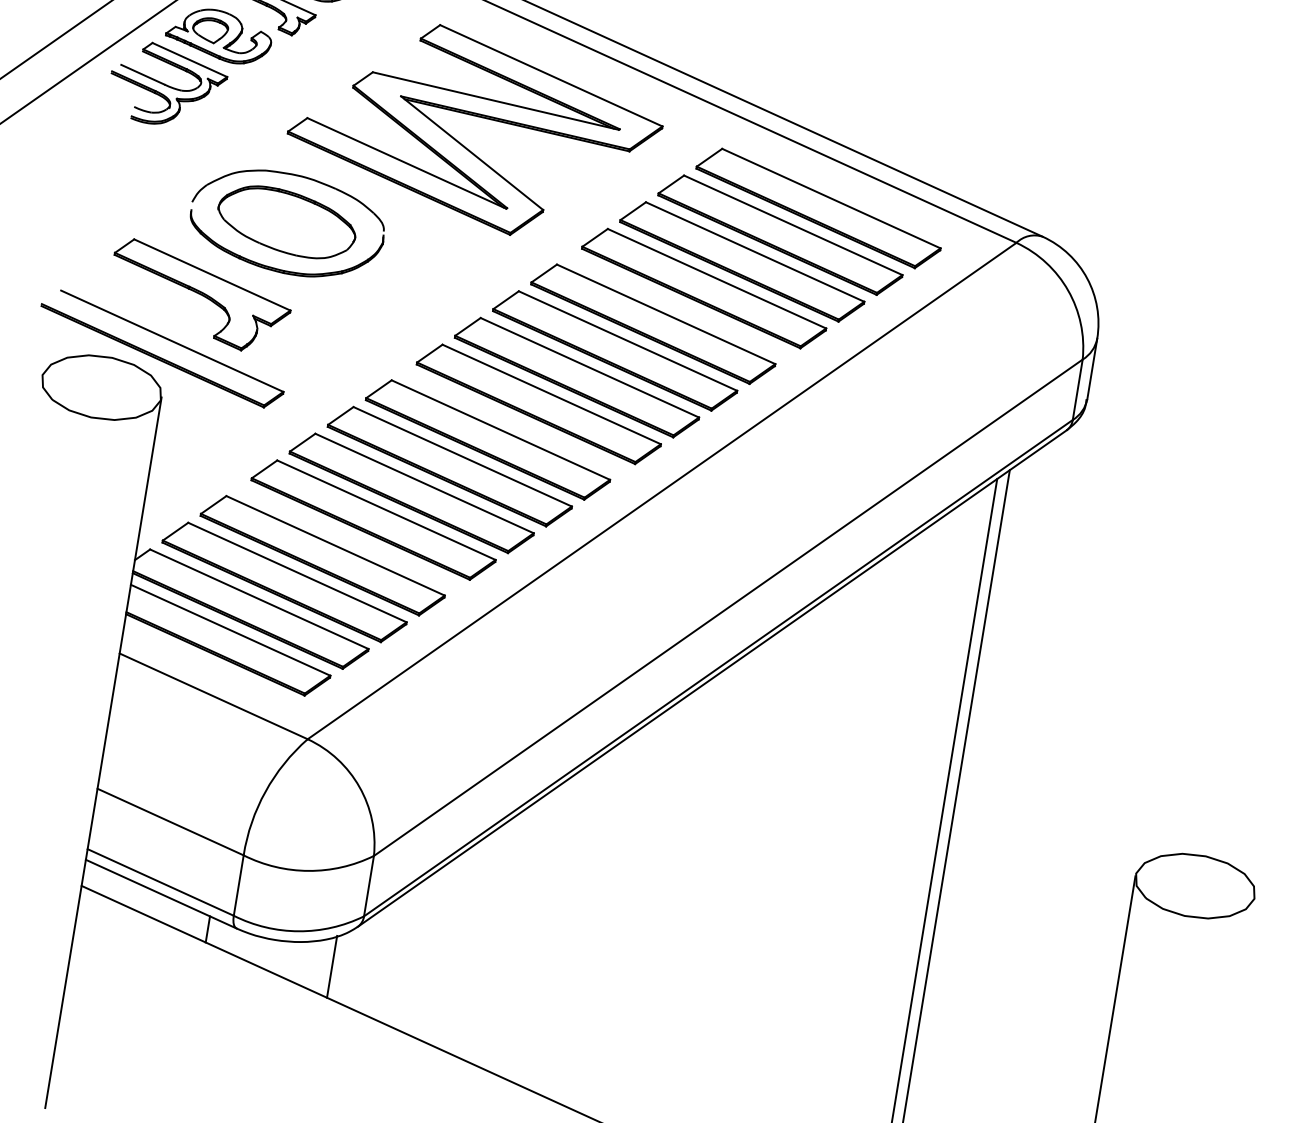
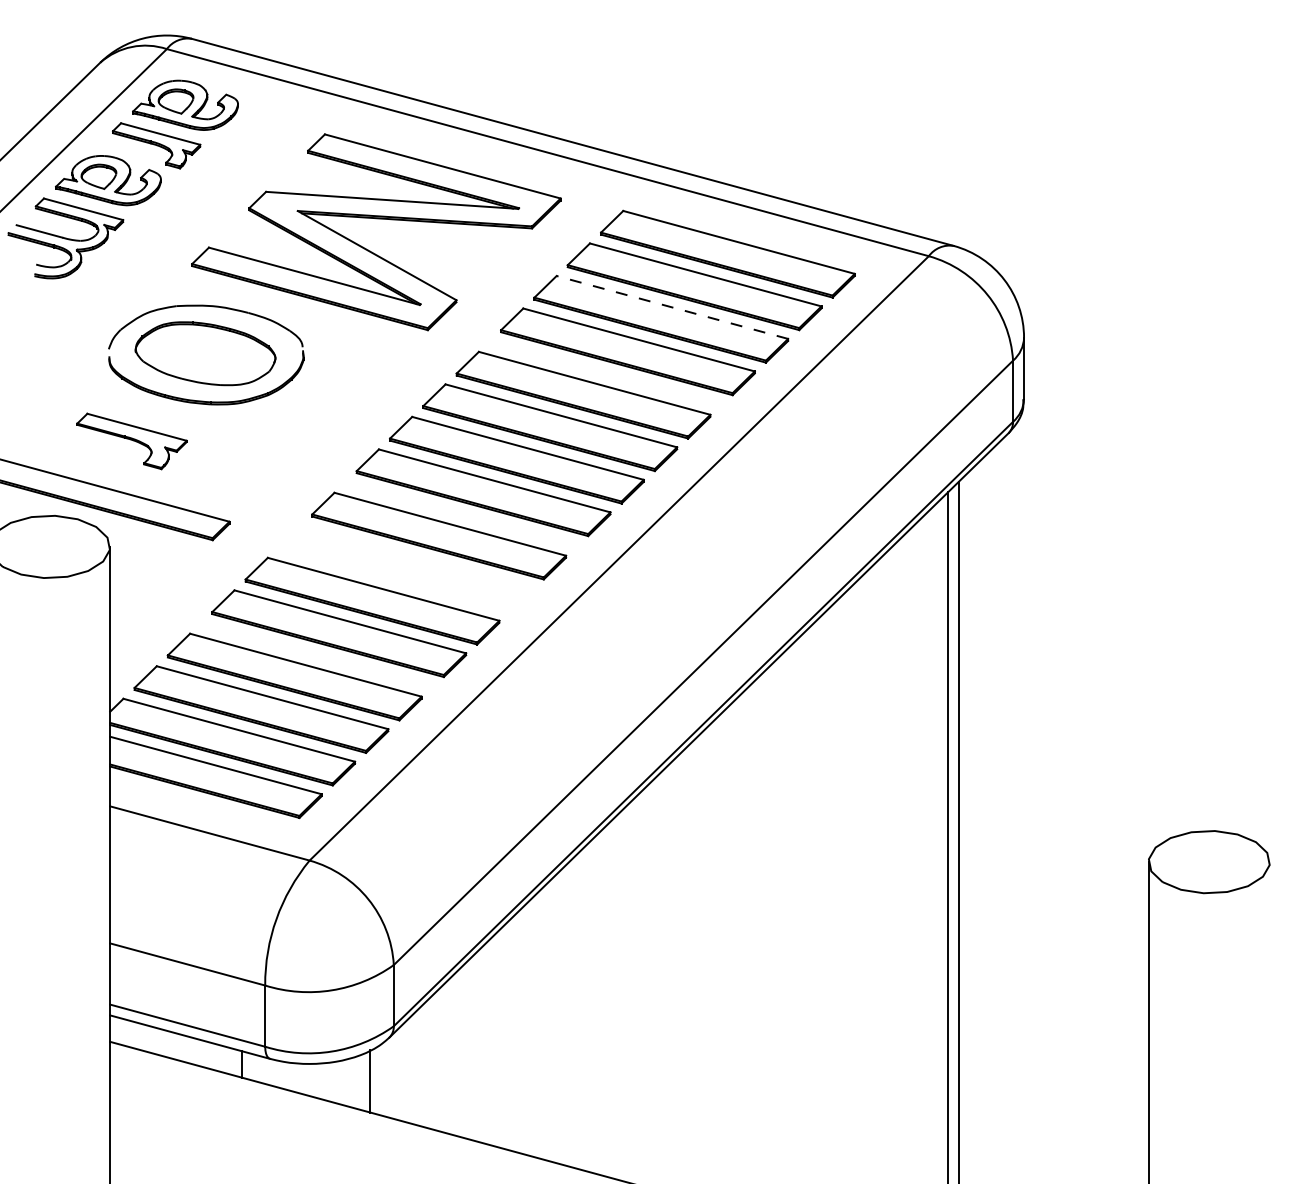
line: (755, 252) -> (672, 307), solid -> dashed
part: (199, 296) -> (131, 441), size x0.6
part: (449, 466) -> (405, 568), removed

